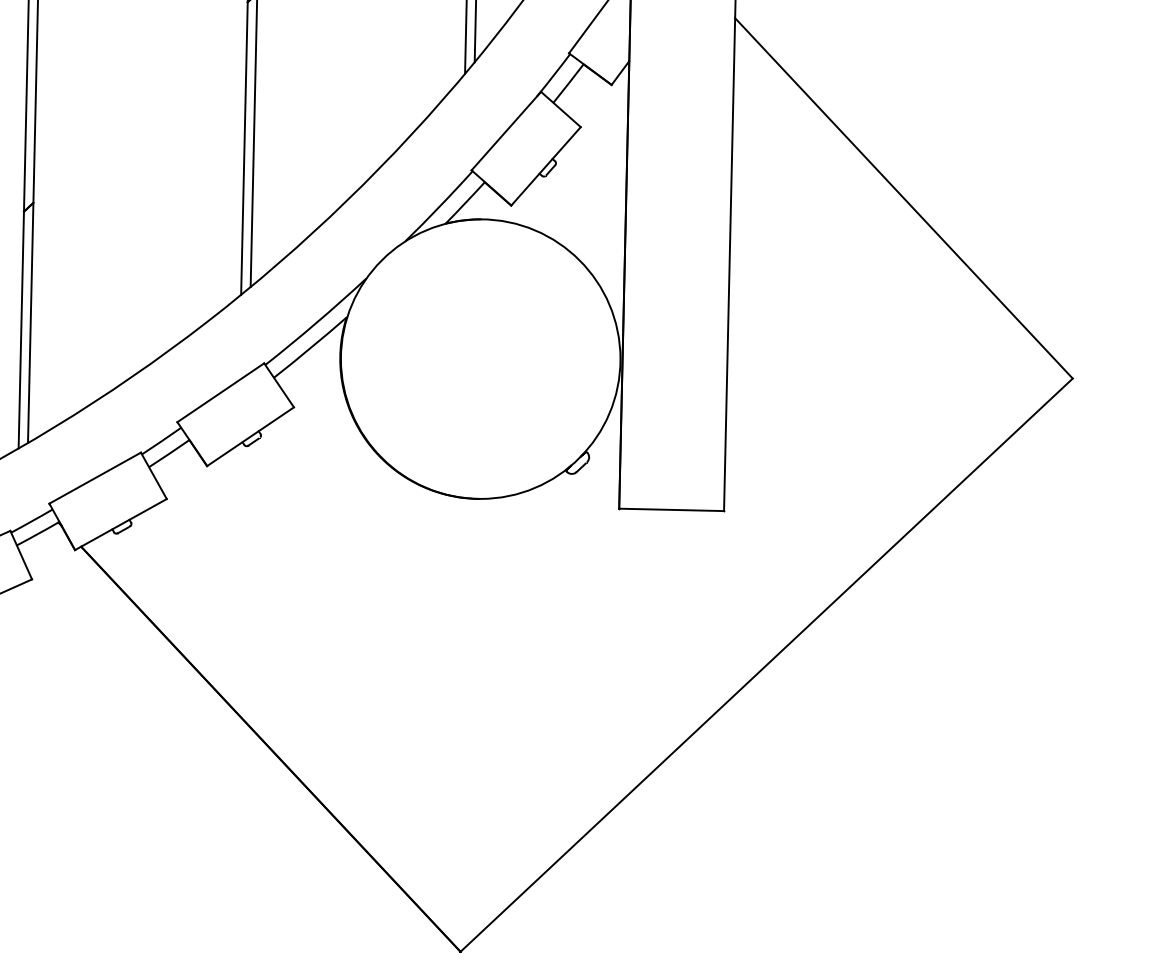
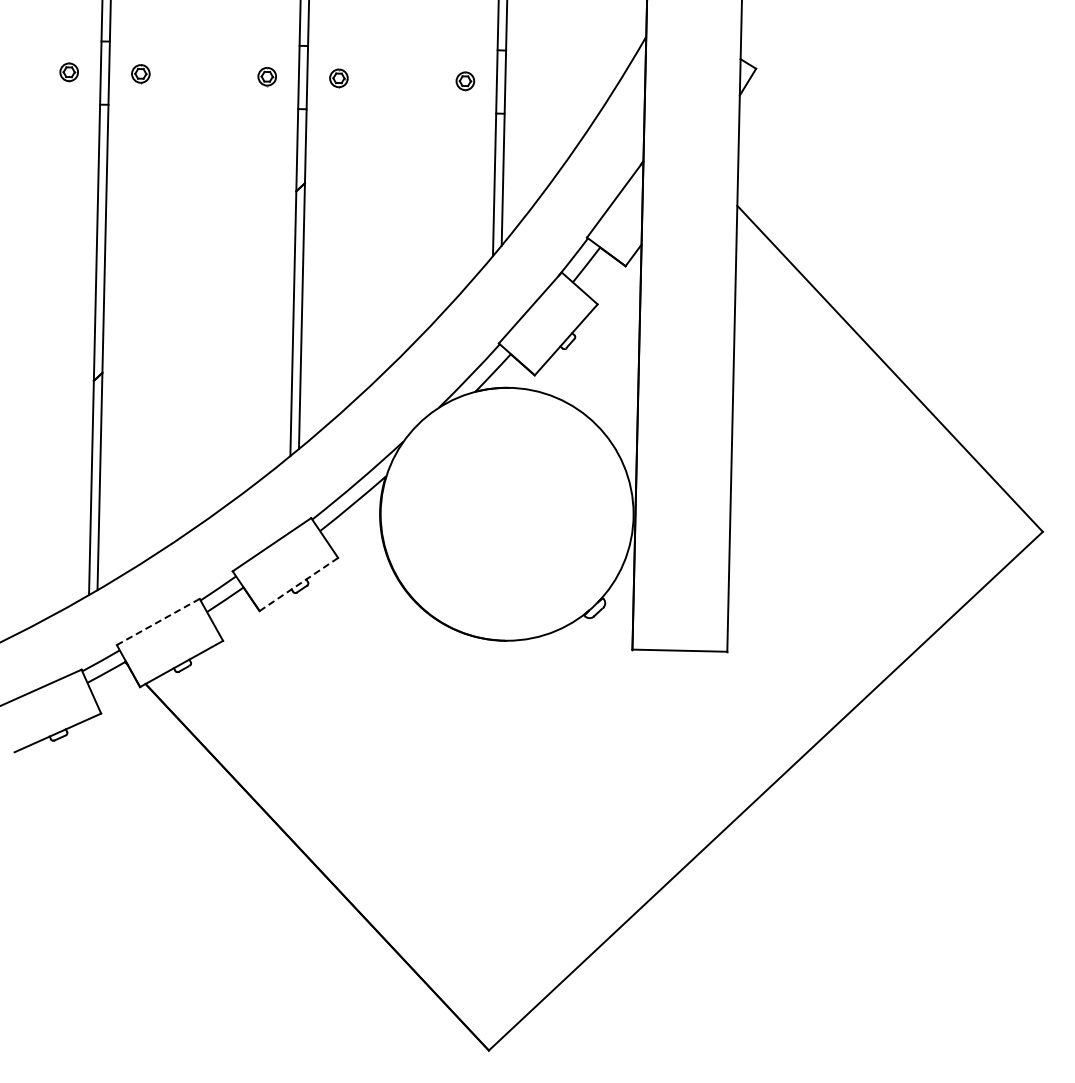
line: (250, 436) -> (298, 584), solid -> dashed
line: (94, 478) -> (157, 622), solid -> dashed

